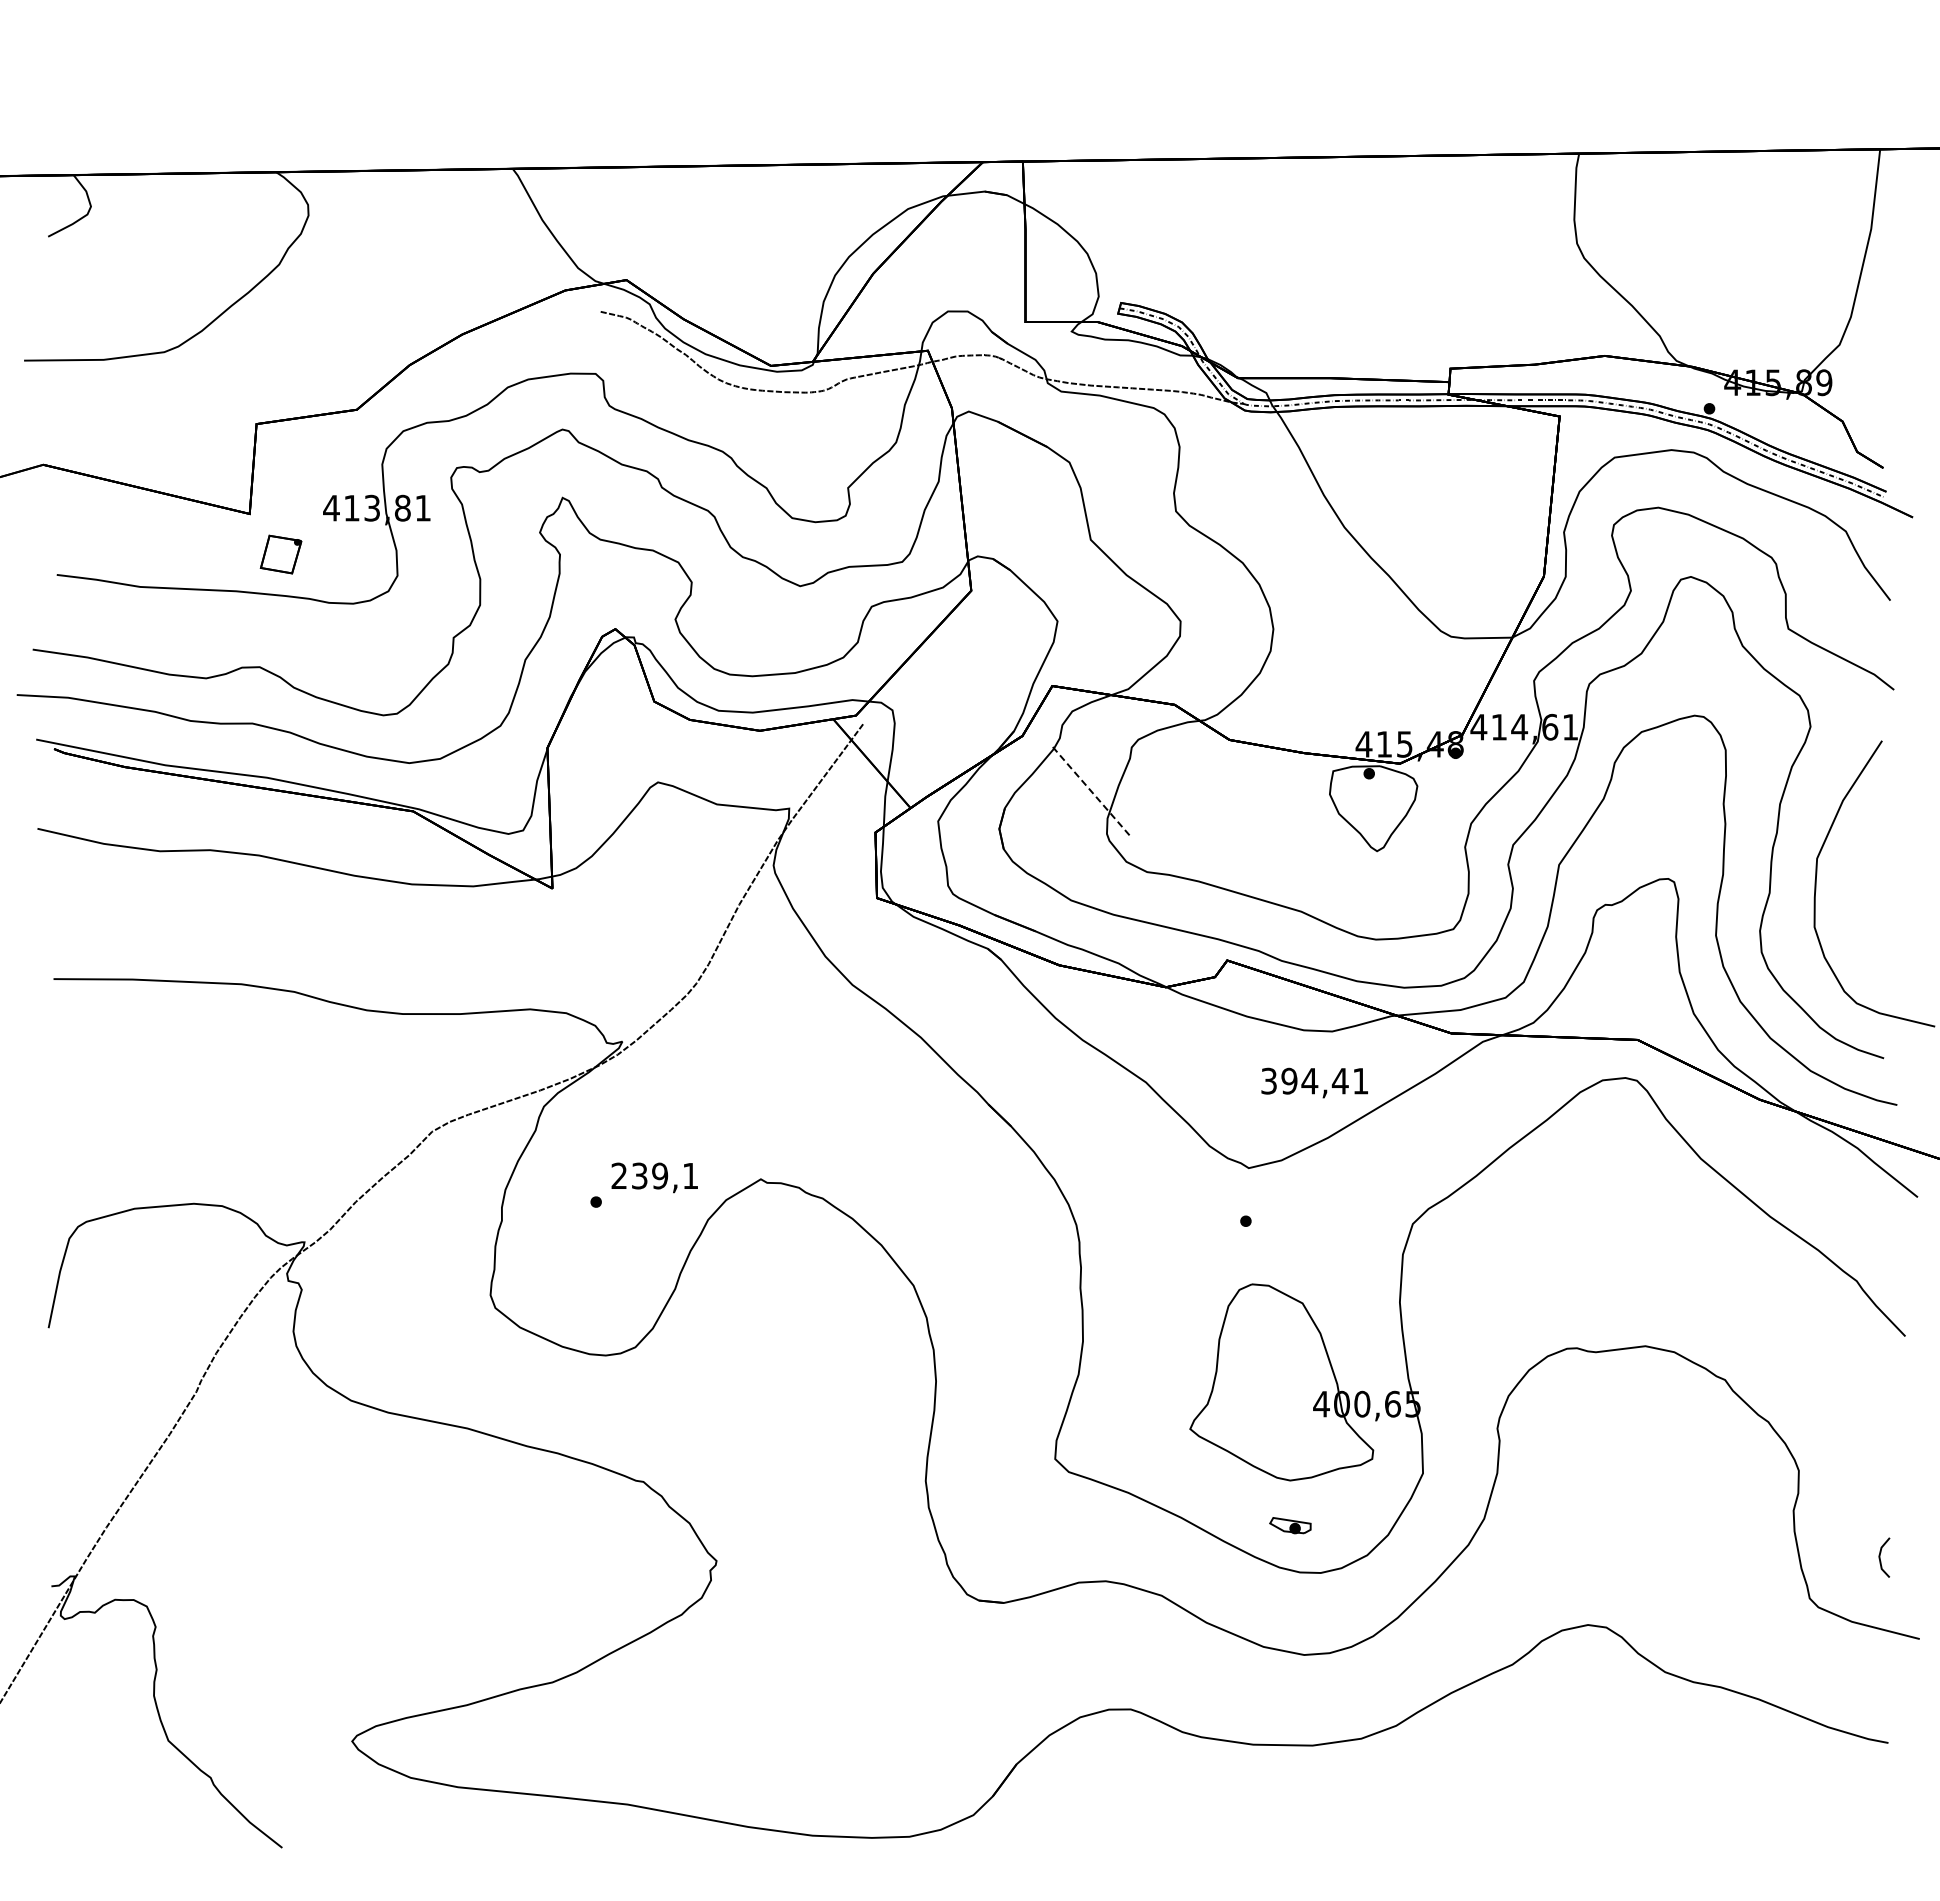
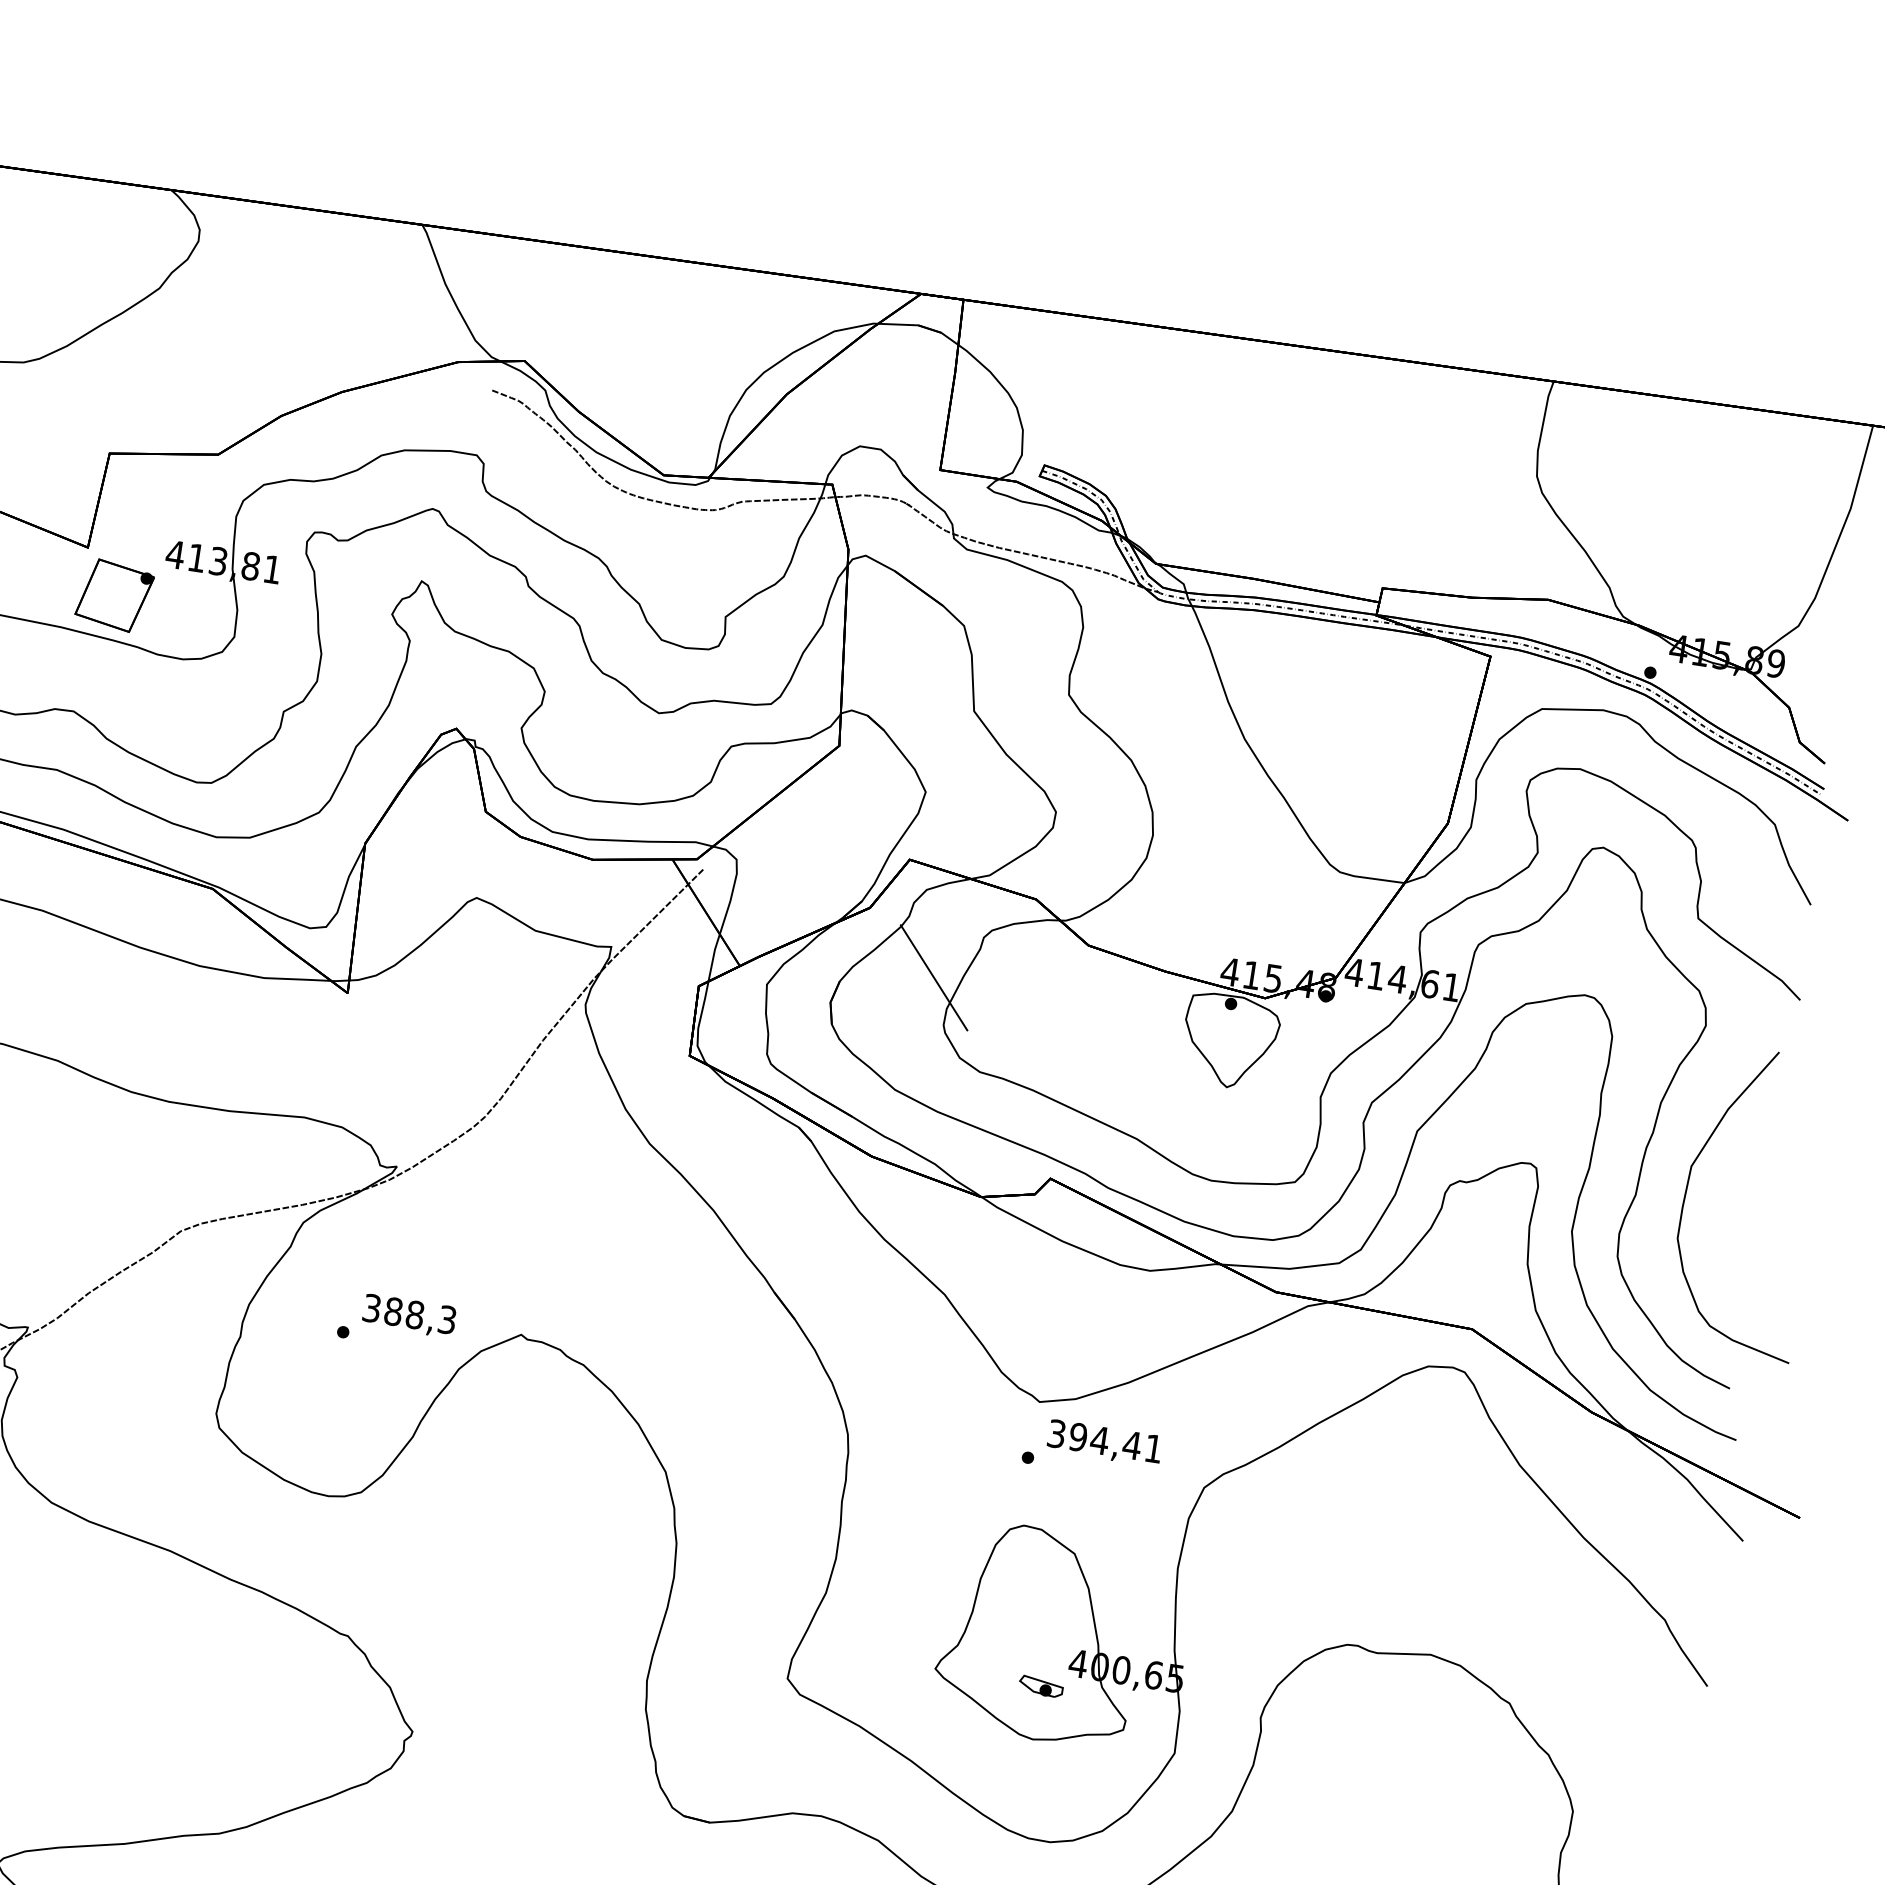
part: (280, 554) -> (113, 595), size x1.67
line: (1091, 791) -> (934, 977), dashed -> solid
text: (1314, 1082) -> (1104, 1442), moved
text: (654, 1175) -> (409, 1313), 239,1 -> 388,3
part: (1290, 1525) -> (1041, 1686), moved

